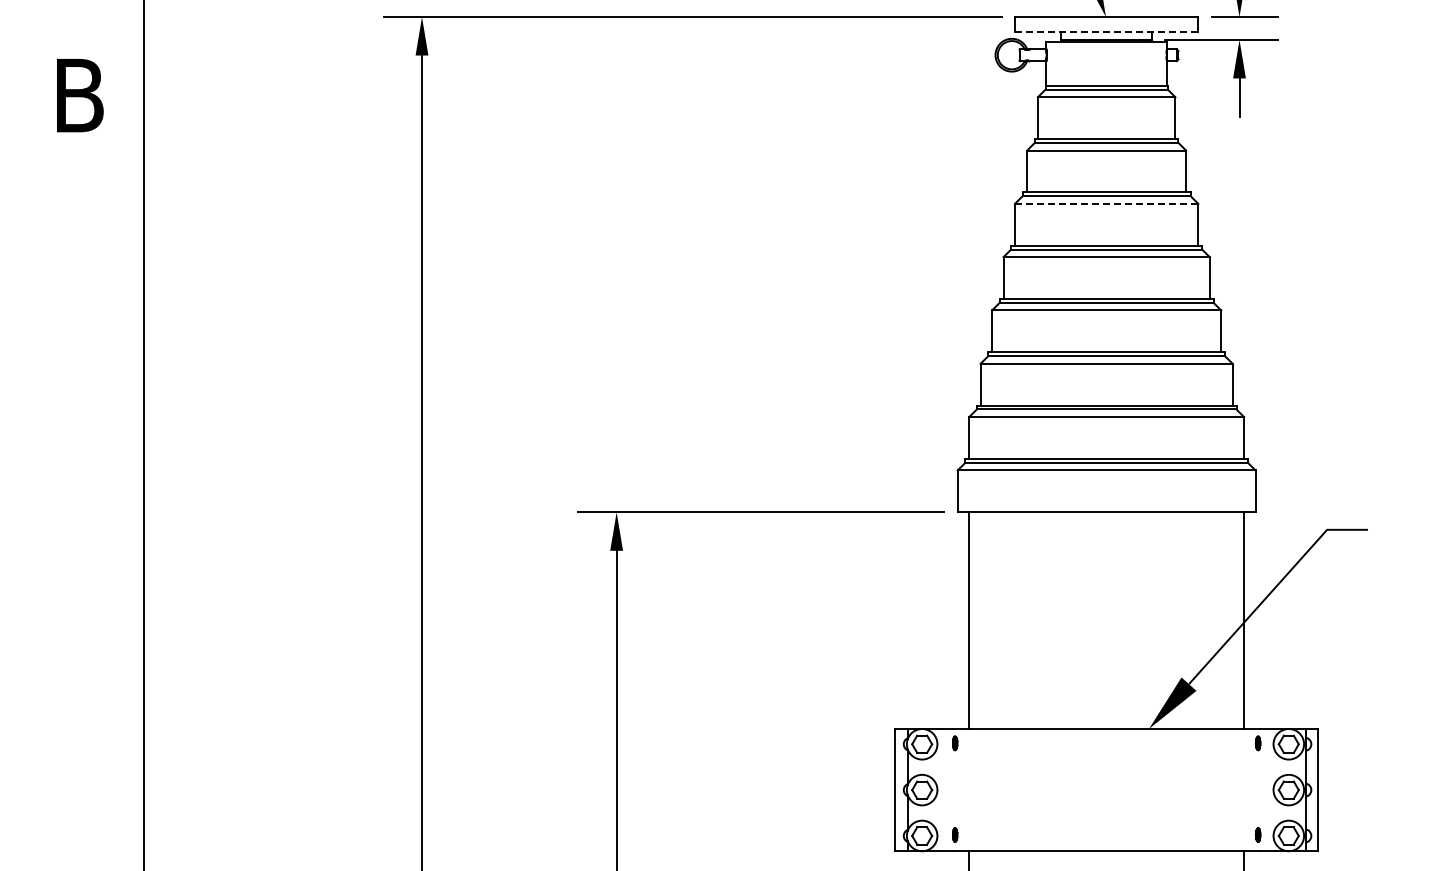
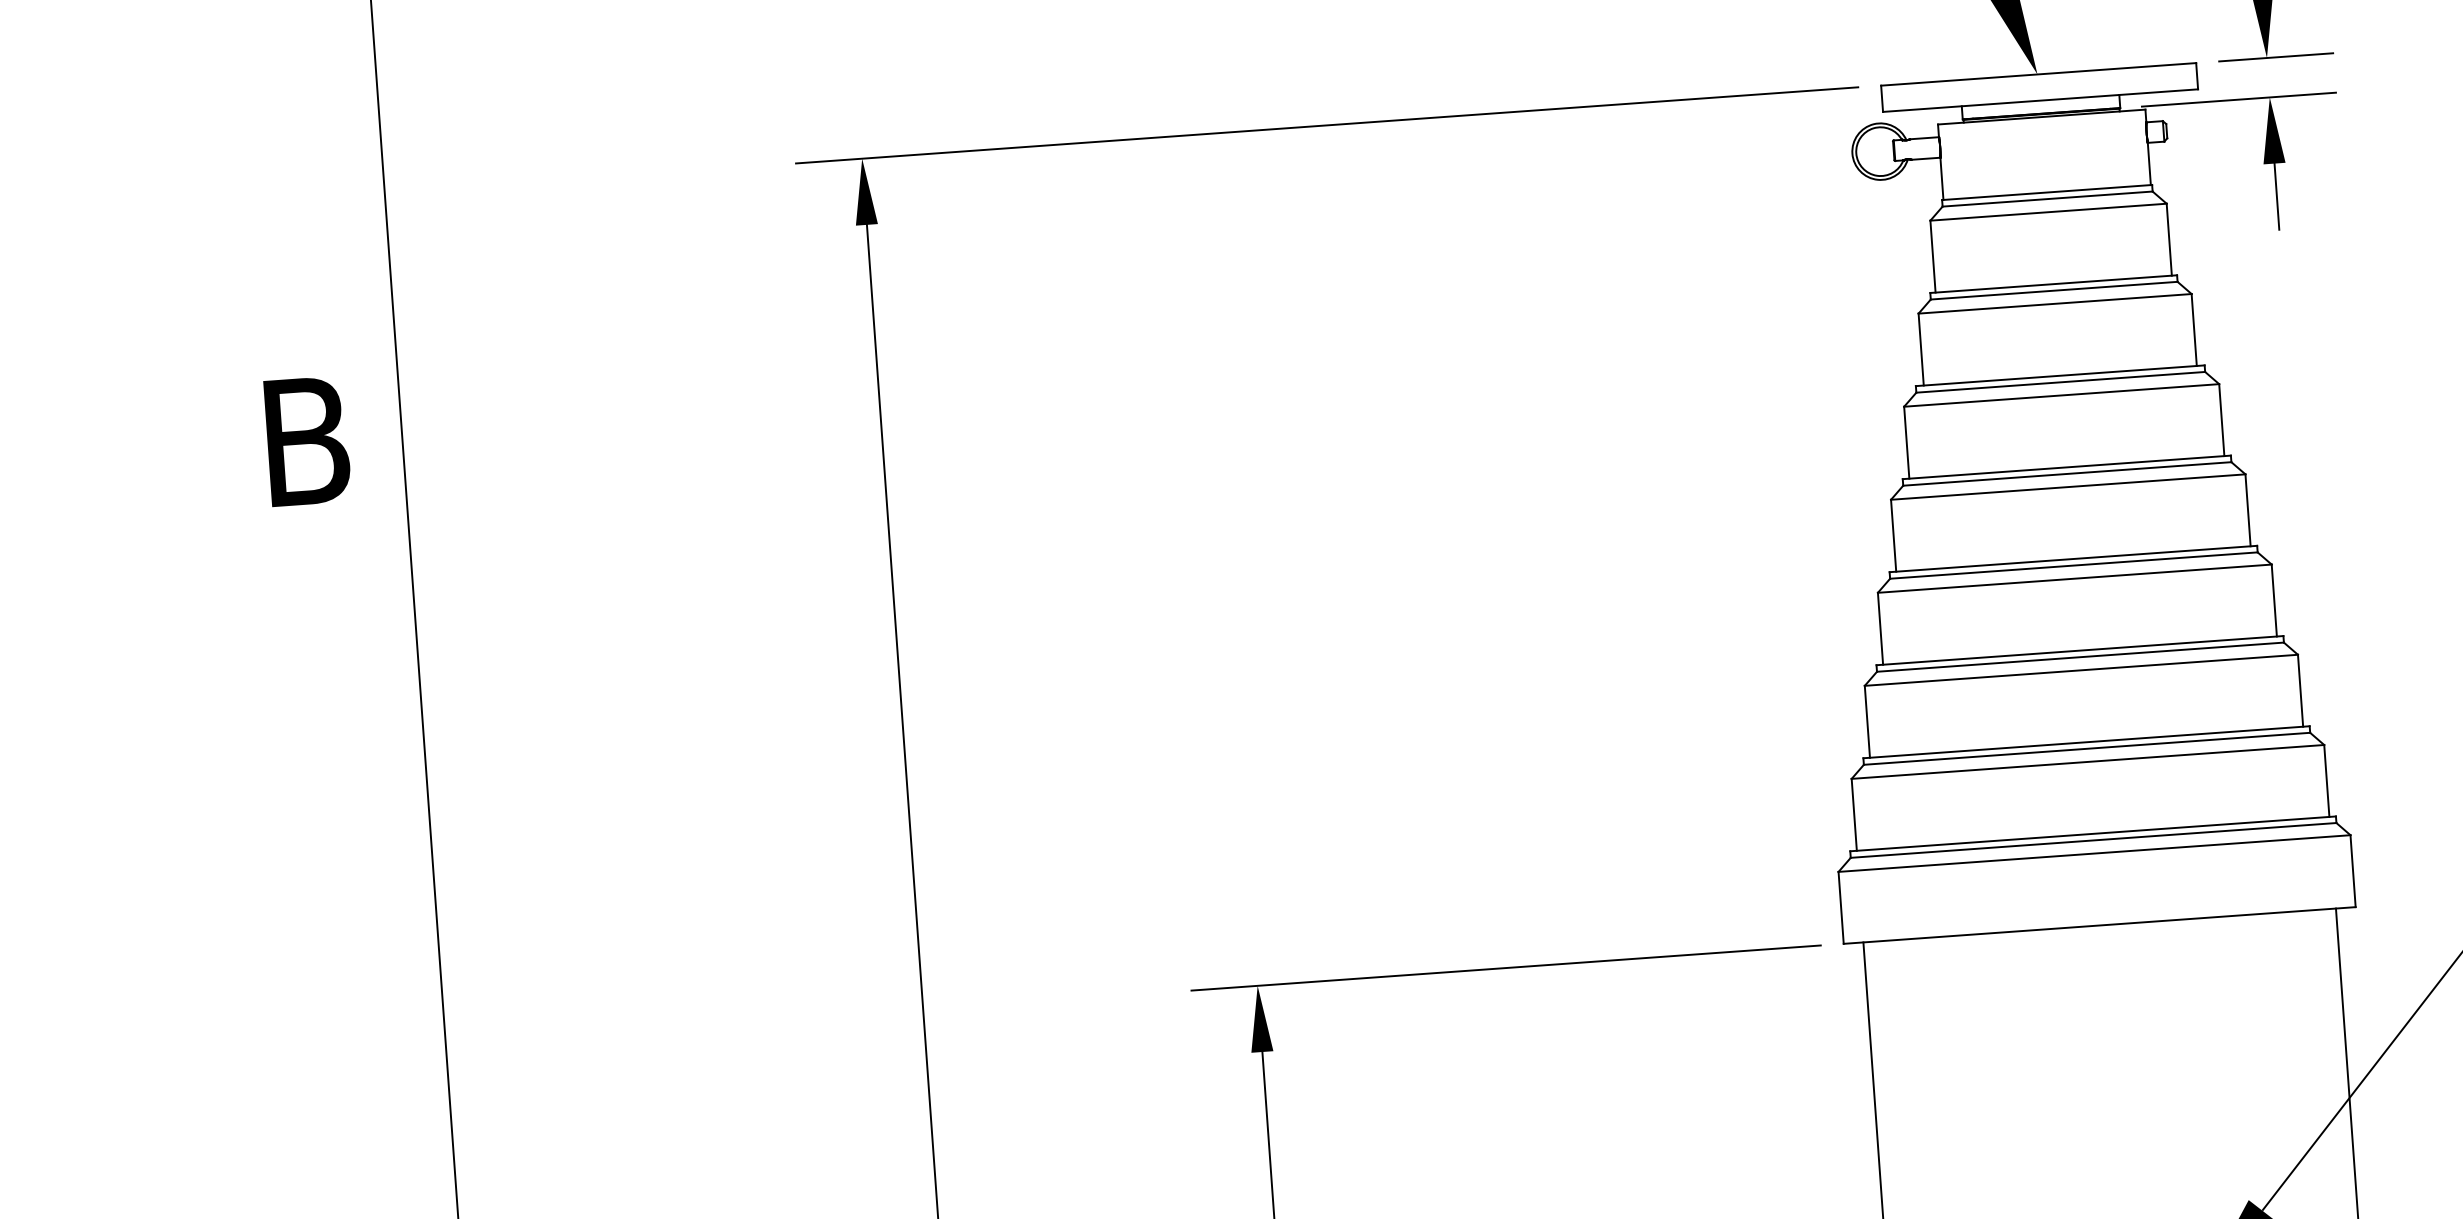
line: (1106, 32) -> (2040, 100), dashed -> solid
text: (80, 95) -> (308, 441), moved
line: (1106, 203) -> (2061, 394), dashed -> solid

